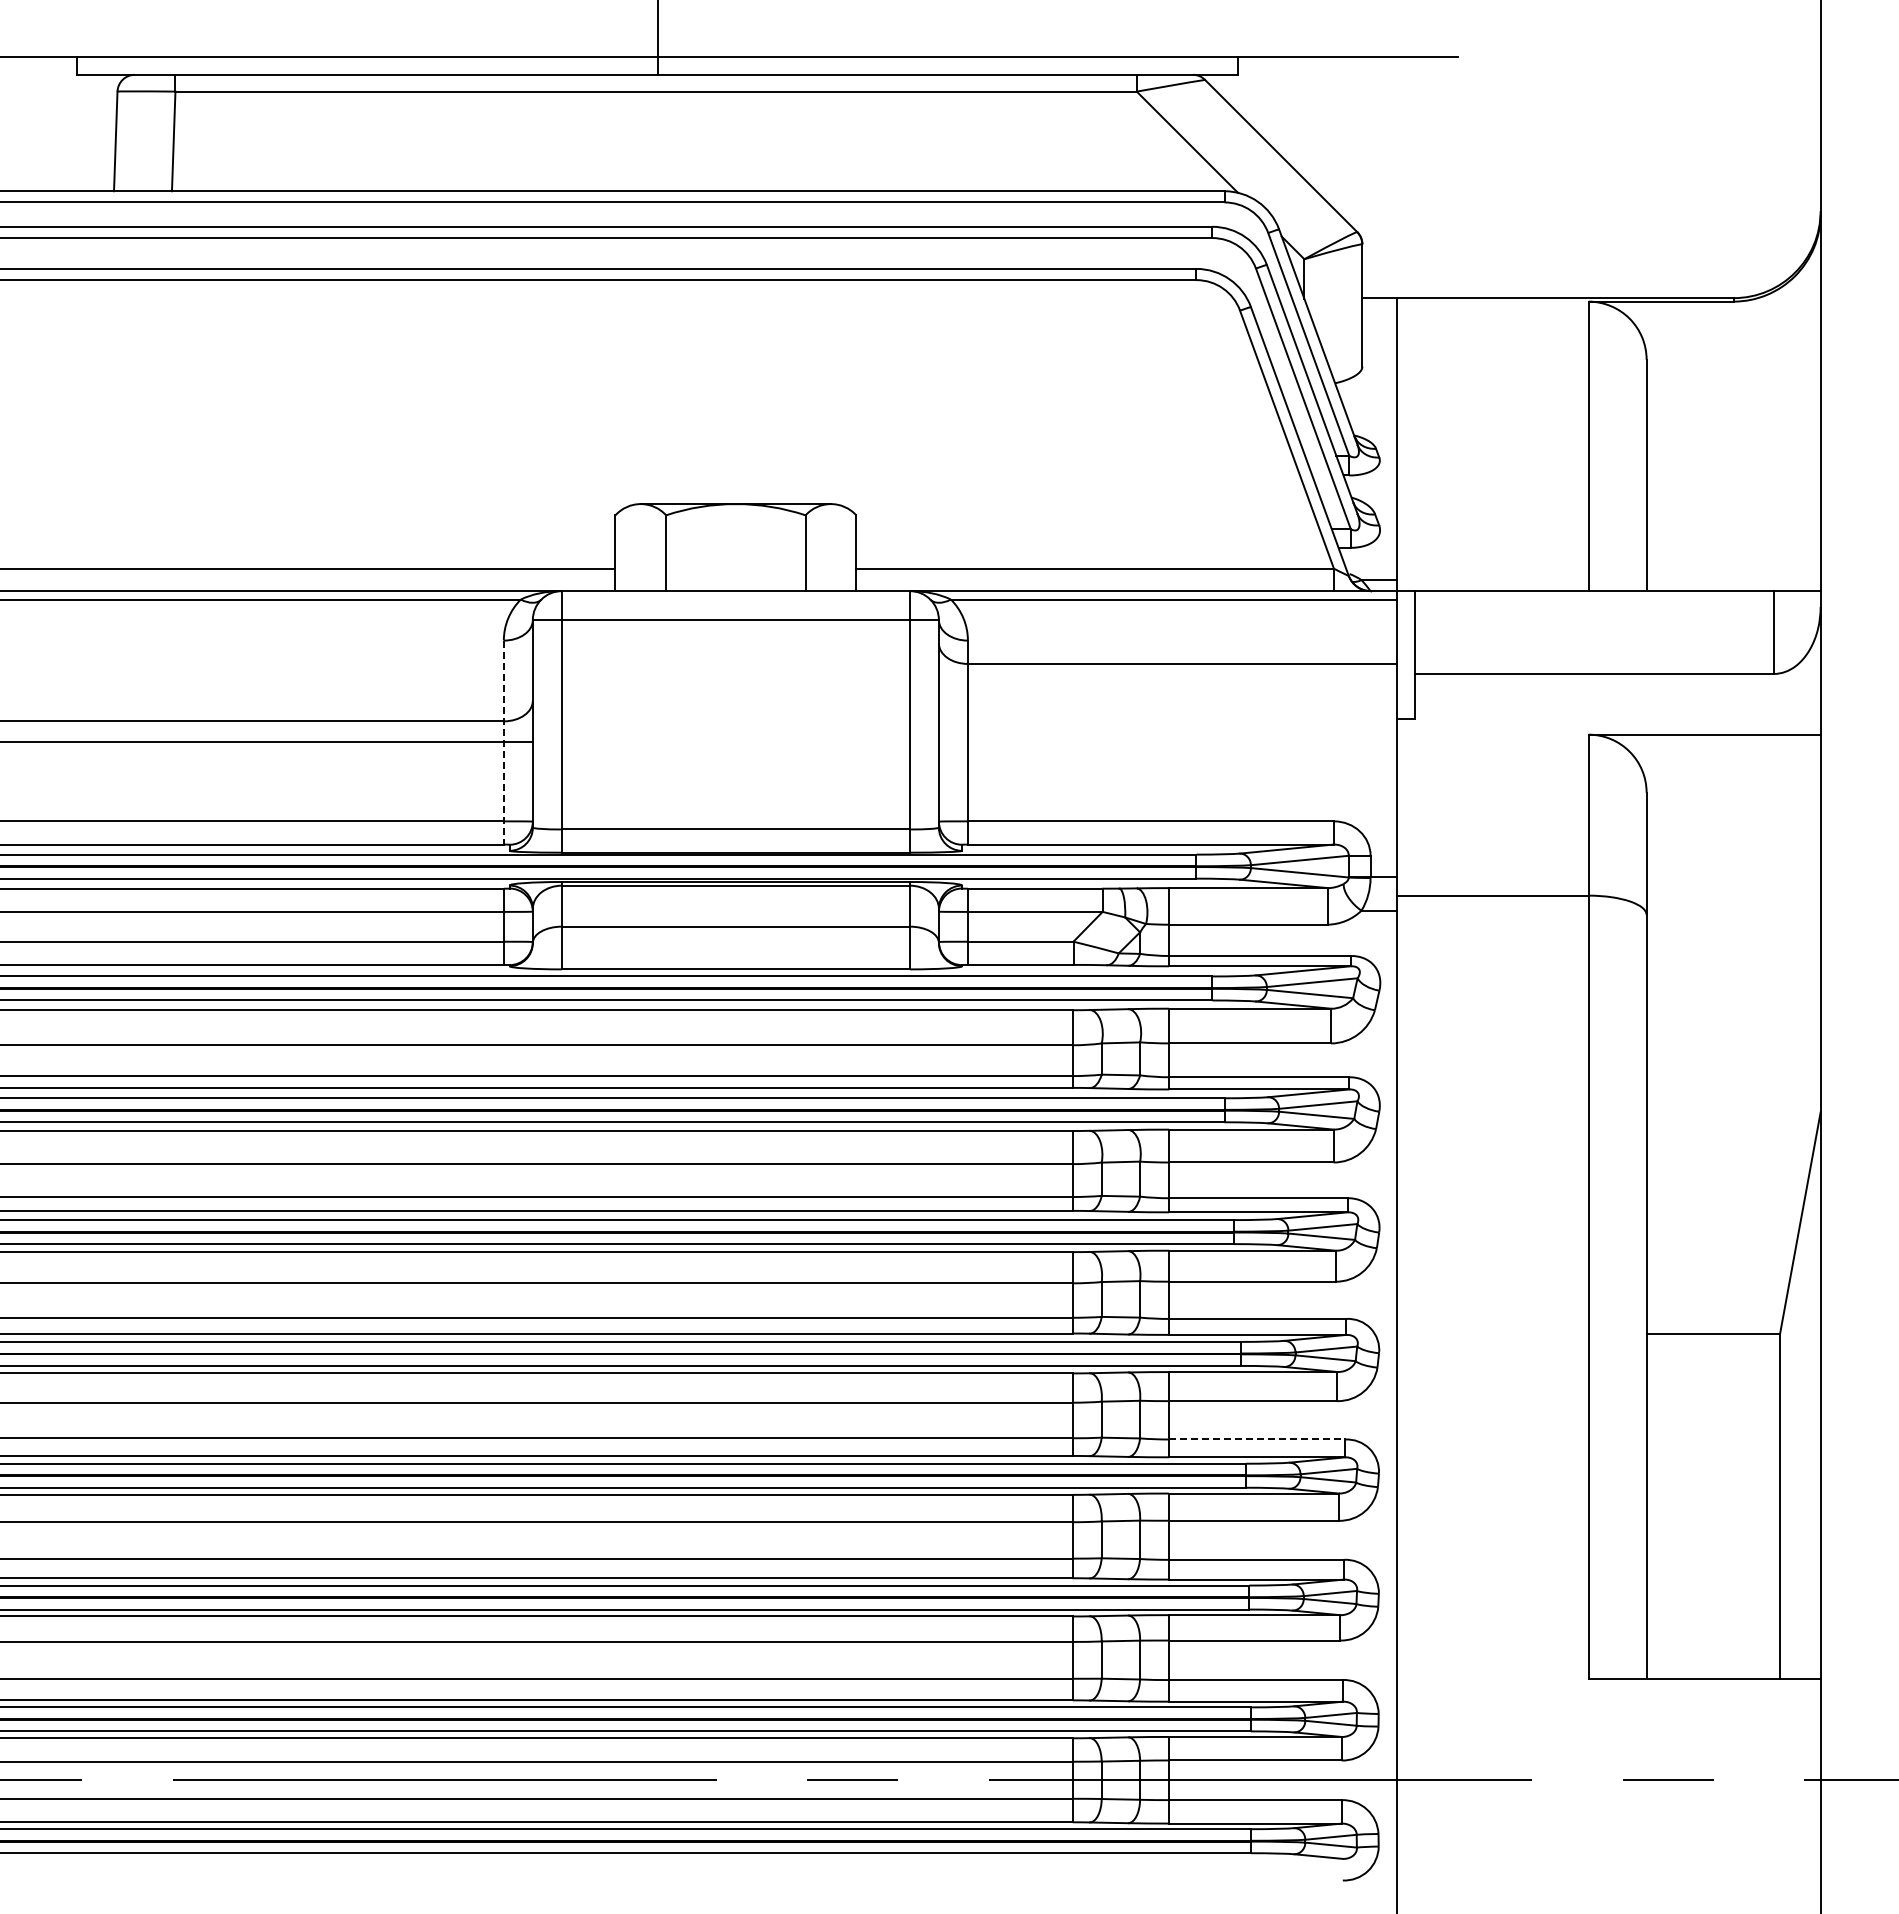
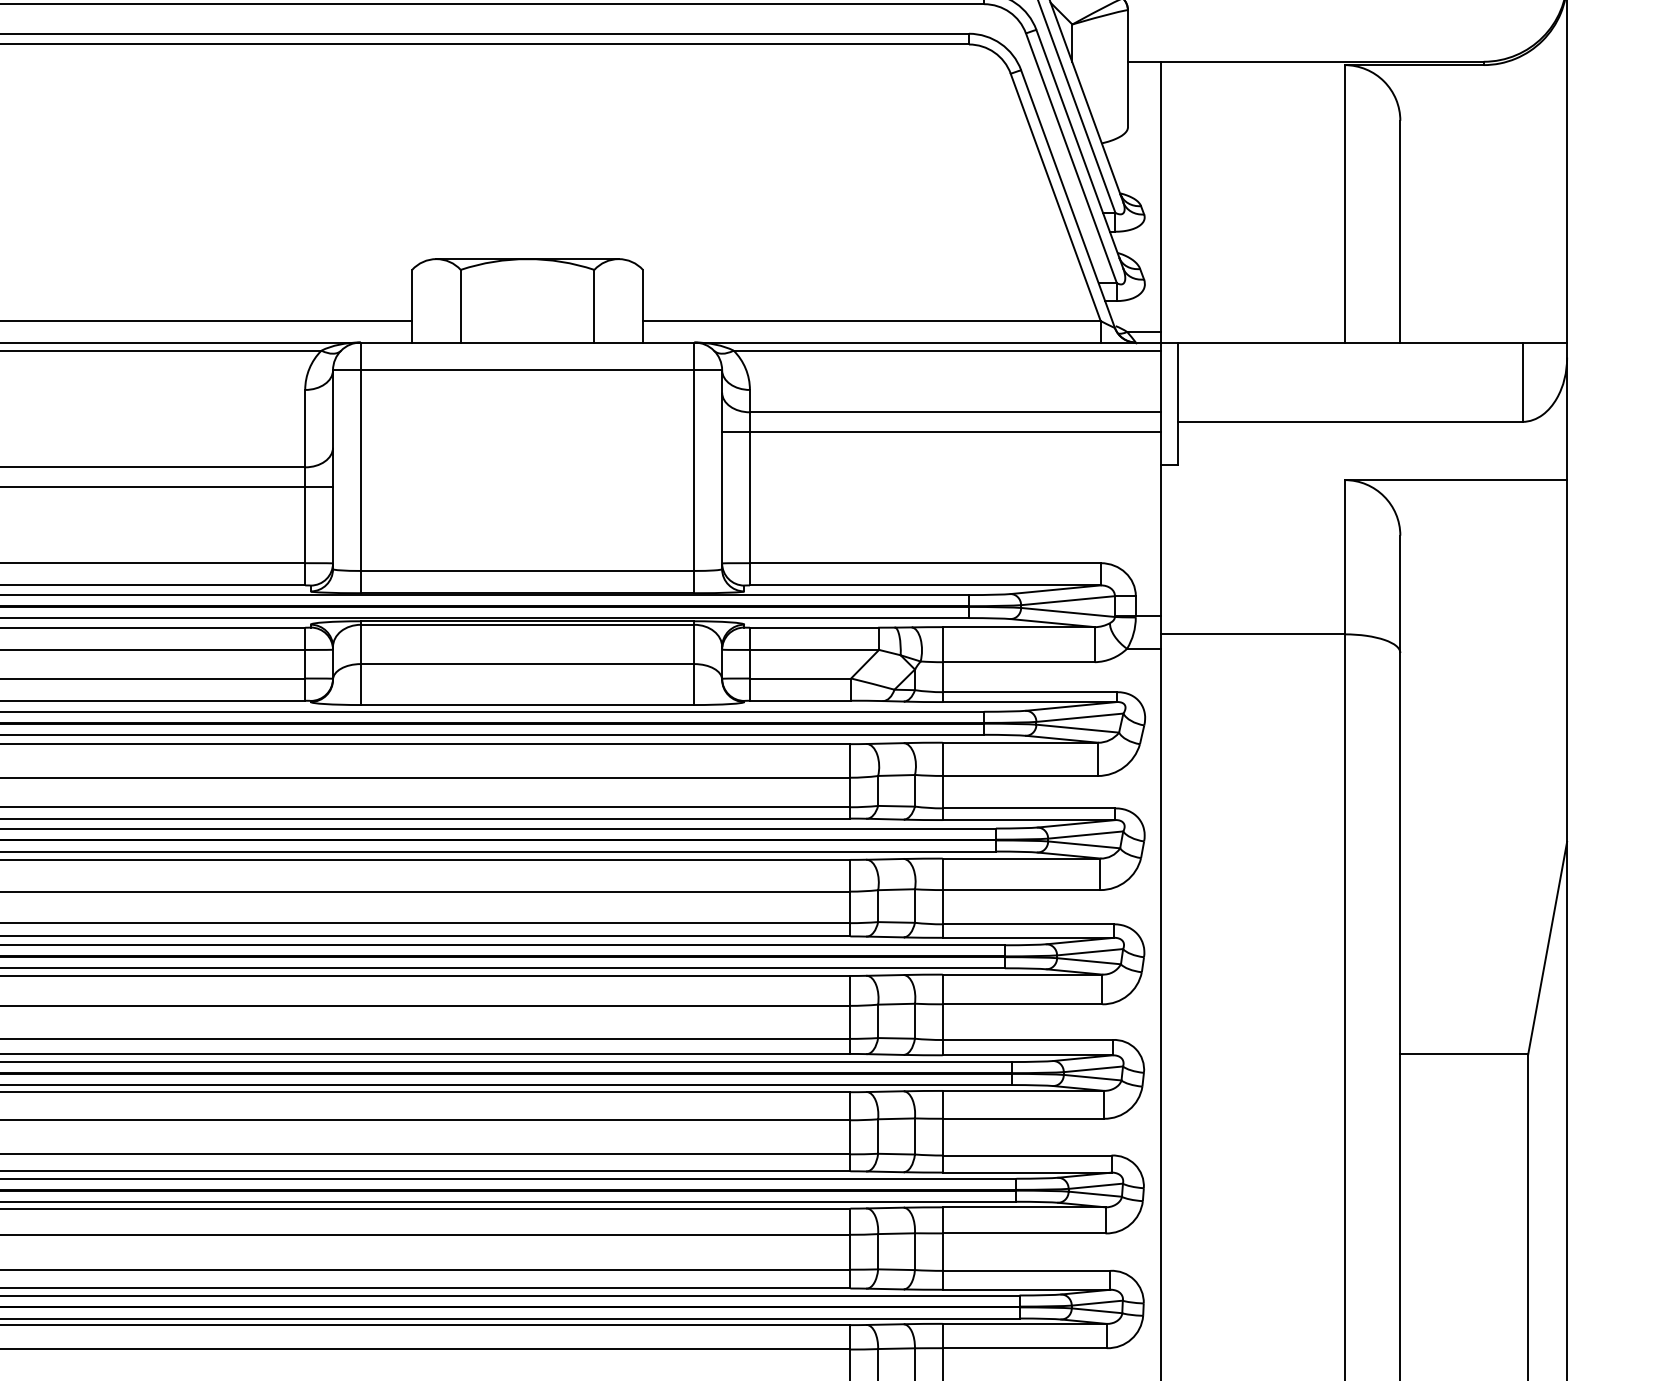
line: (1167, 684) -> (941, 432), added
line: (503, 742) -> (304, 487), dashed -> solid
line: (1257, 1439) -> (1027, 1155), dashed -> solid

